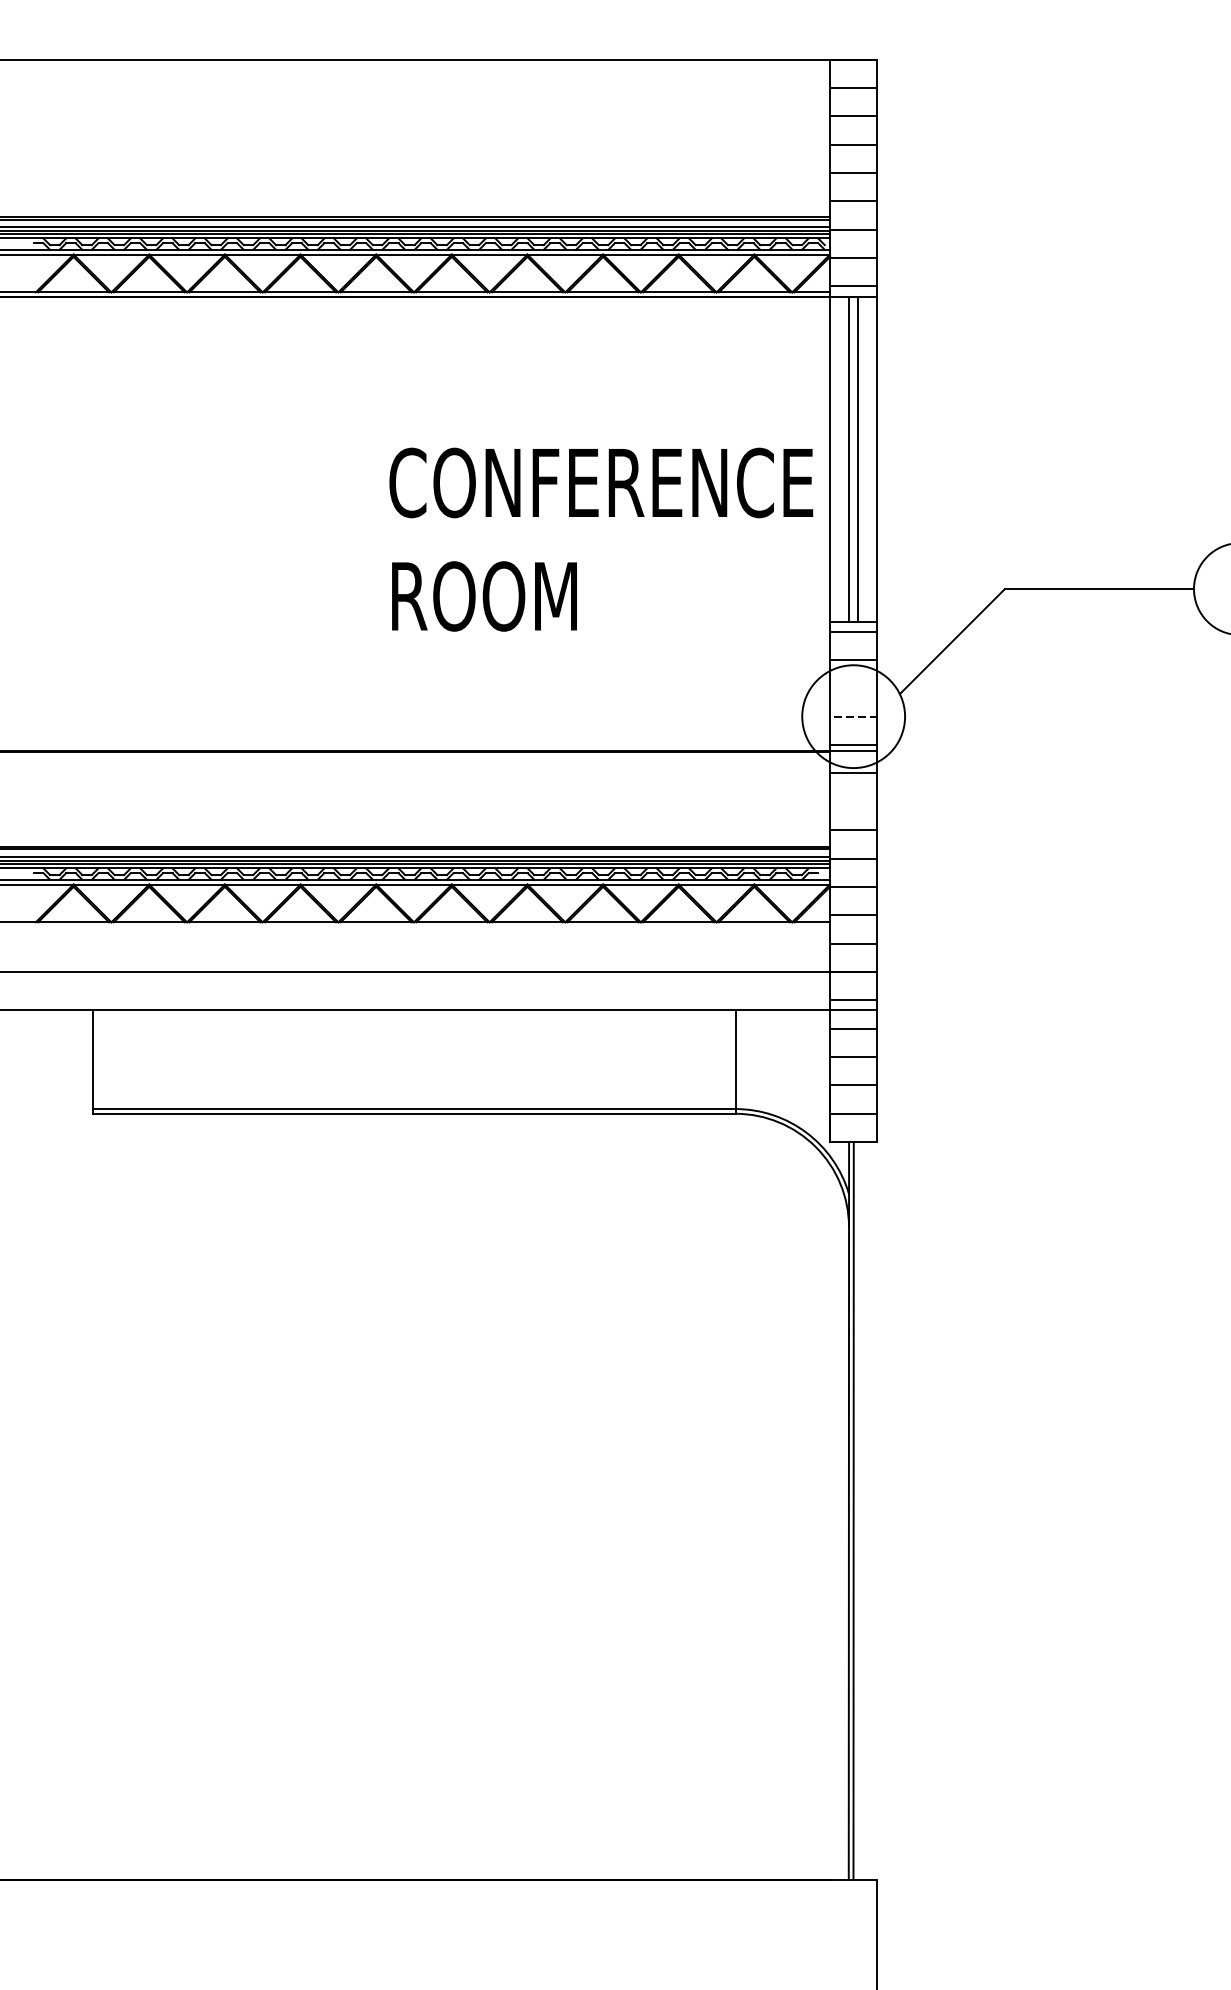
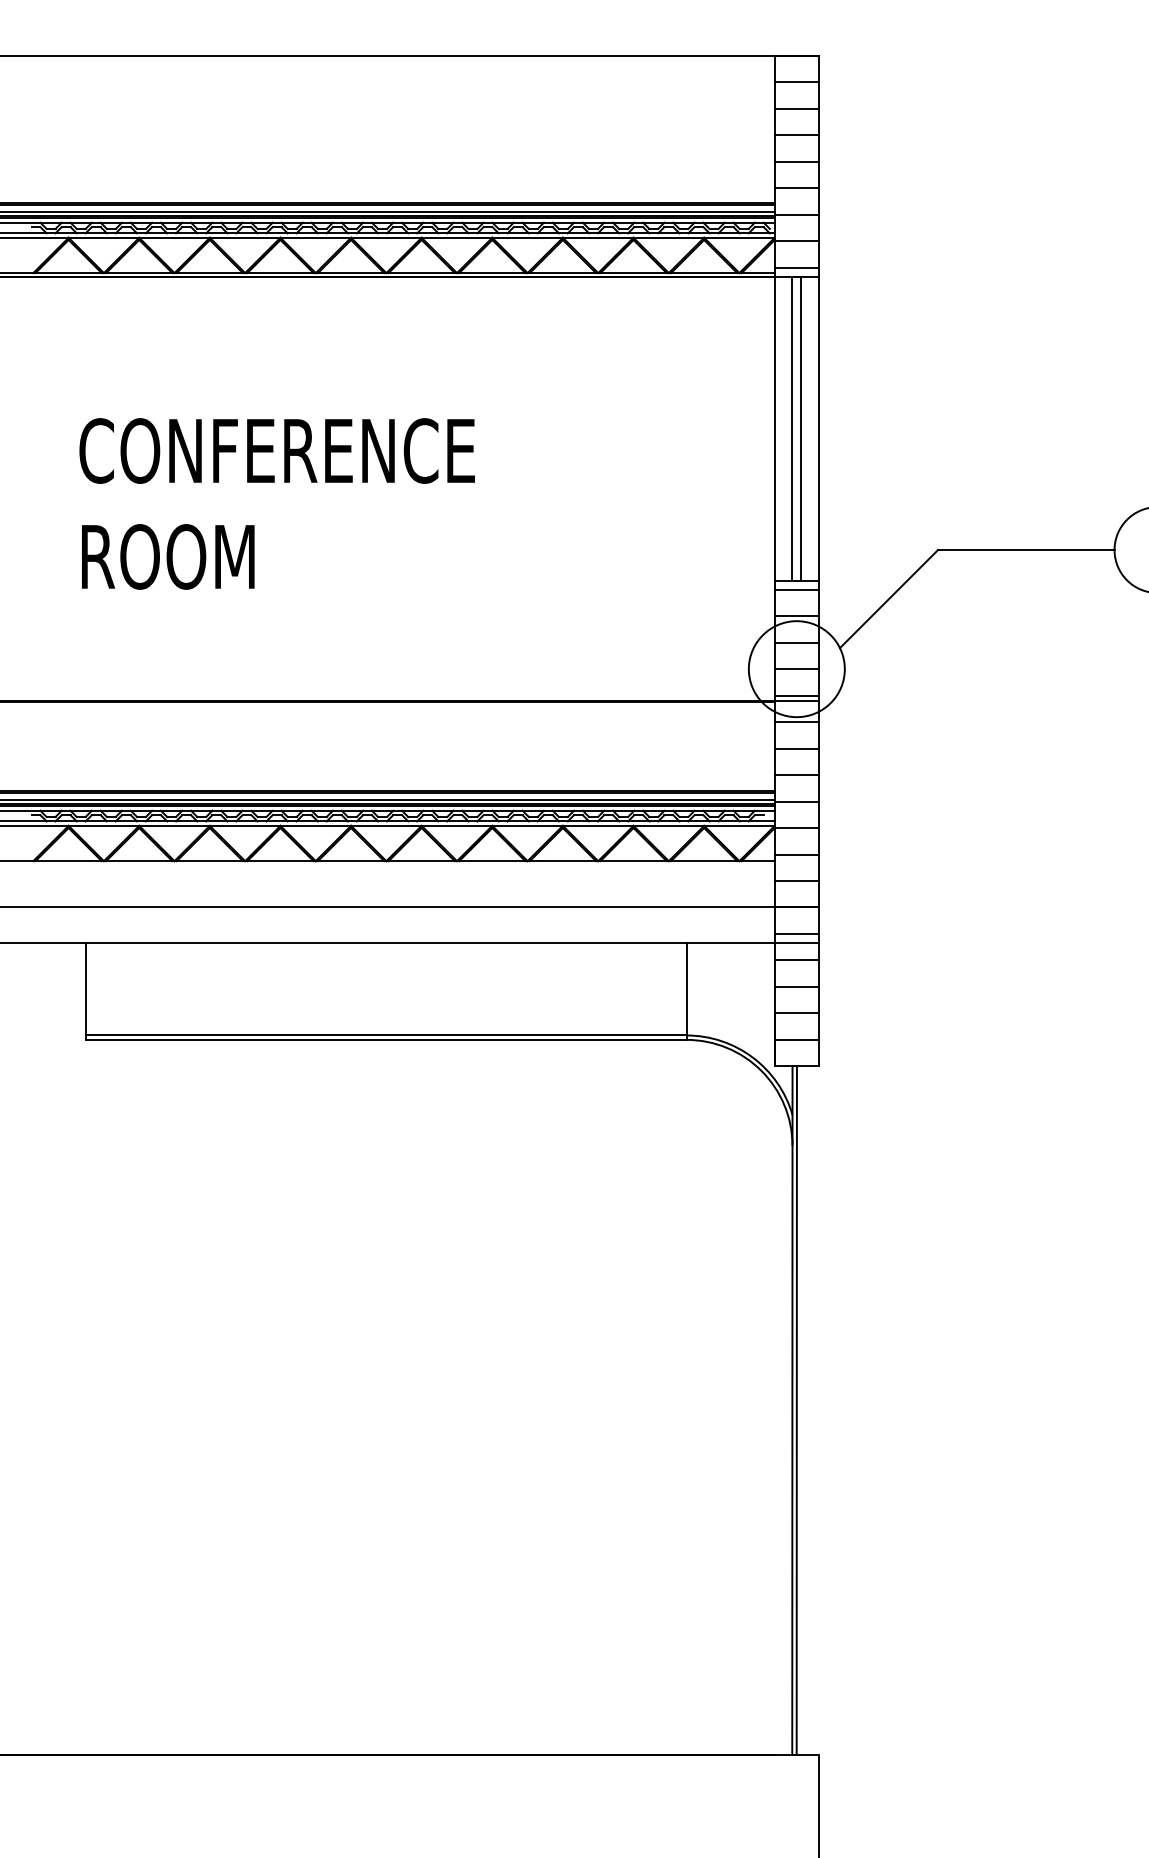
text: (600, 539) -> (276, 503), moved
line: (853, 688) -> (796, 642), added
line: (853, 717) -> (796, 669), dashed -> solid
line: (853, 801) -> (796, 748), added

